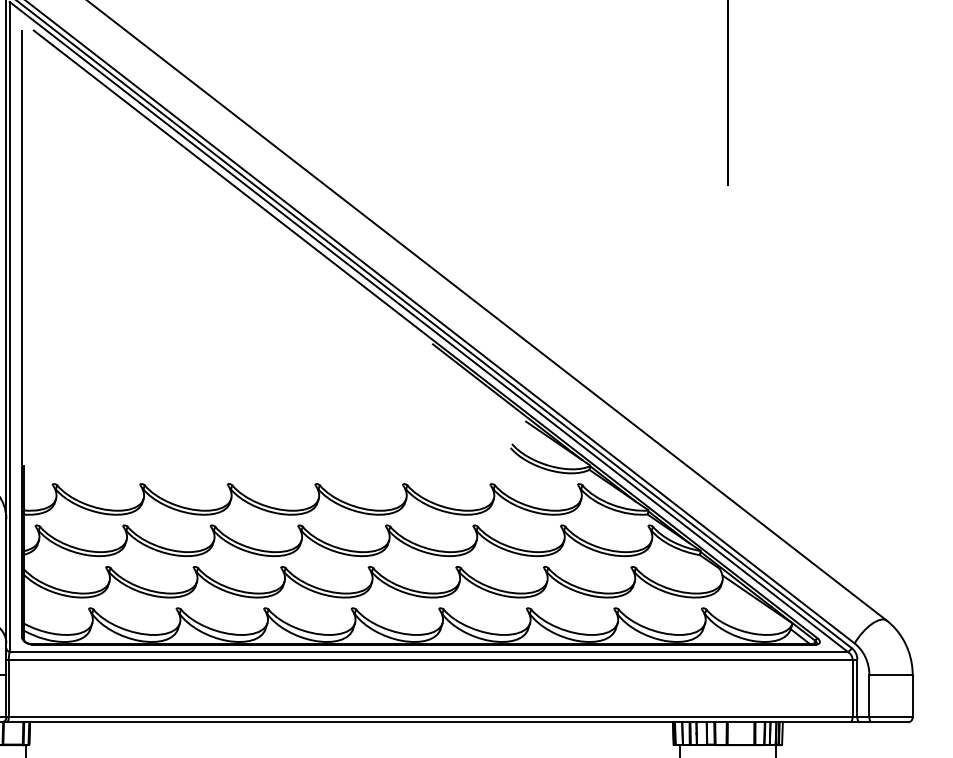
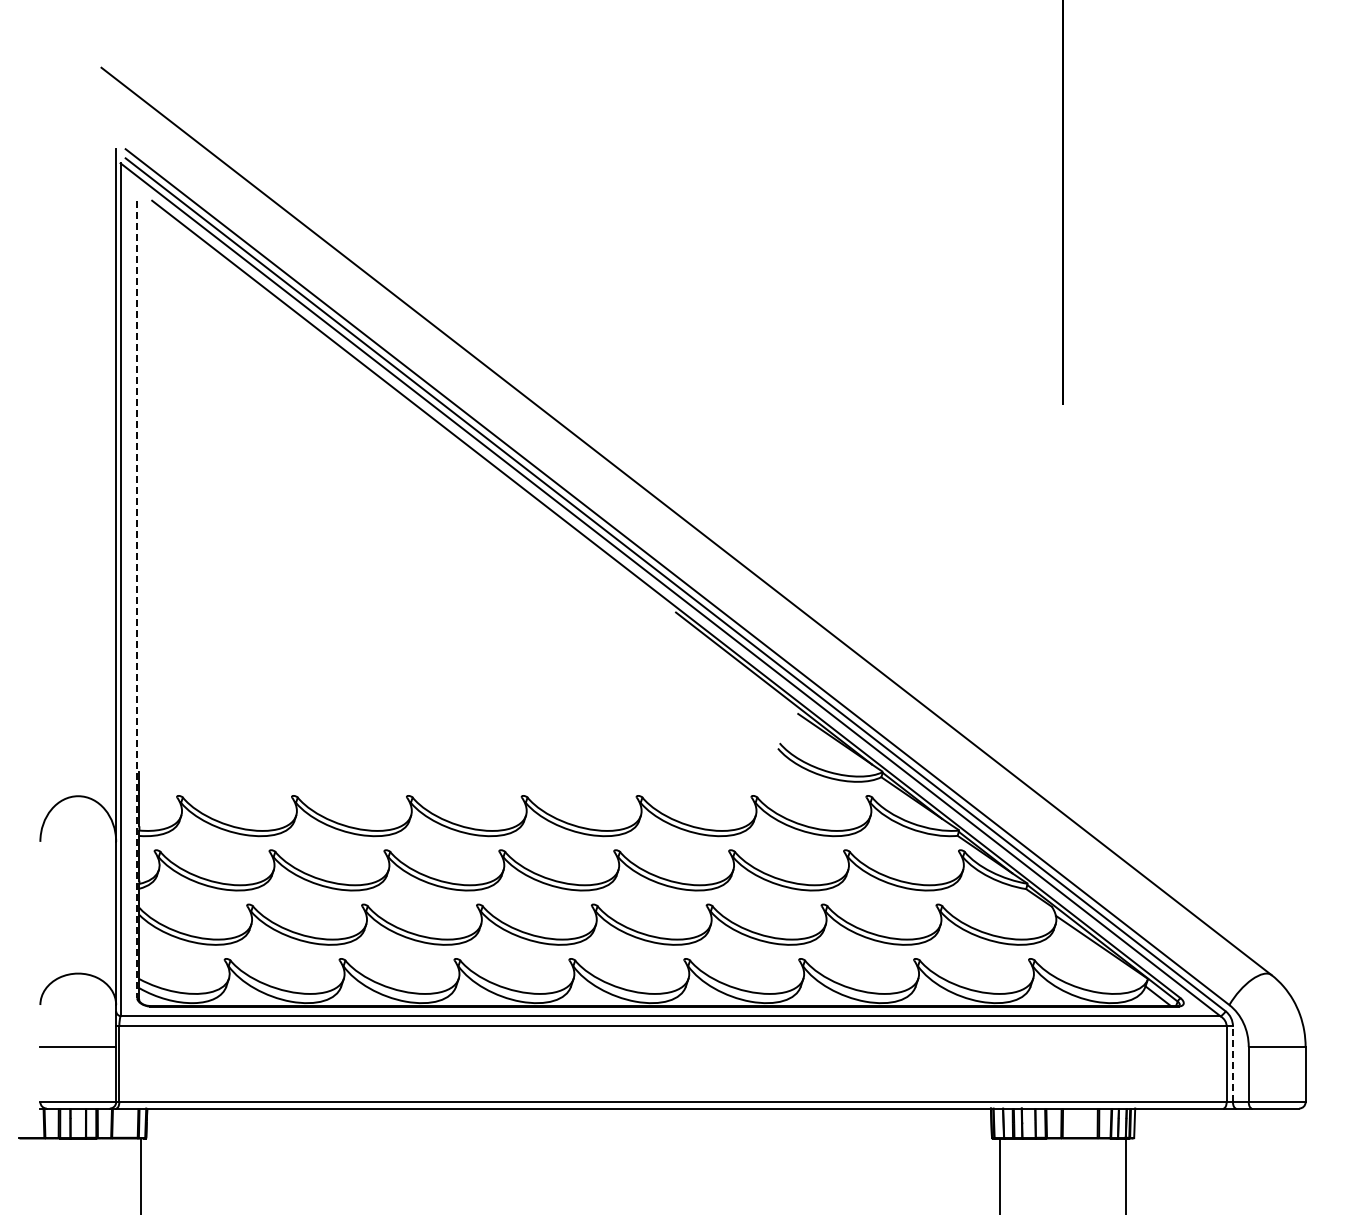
line: (22, 334) -> (137, 599), solid -> dashed
line: (857, 688) -> (1232, 1064), solid -> dashed

